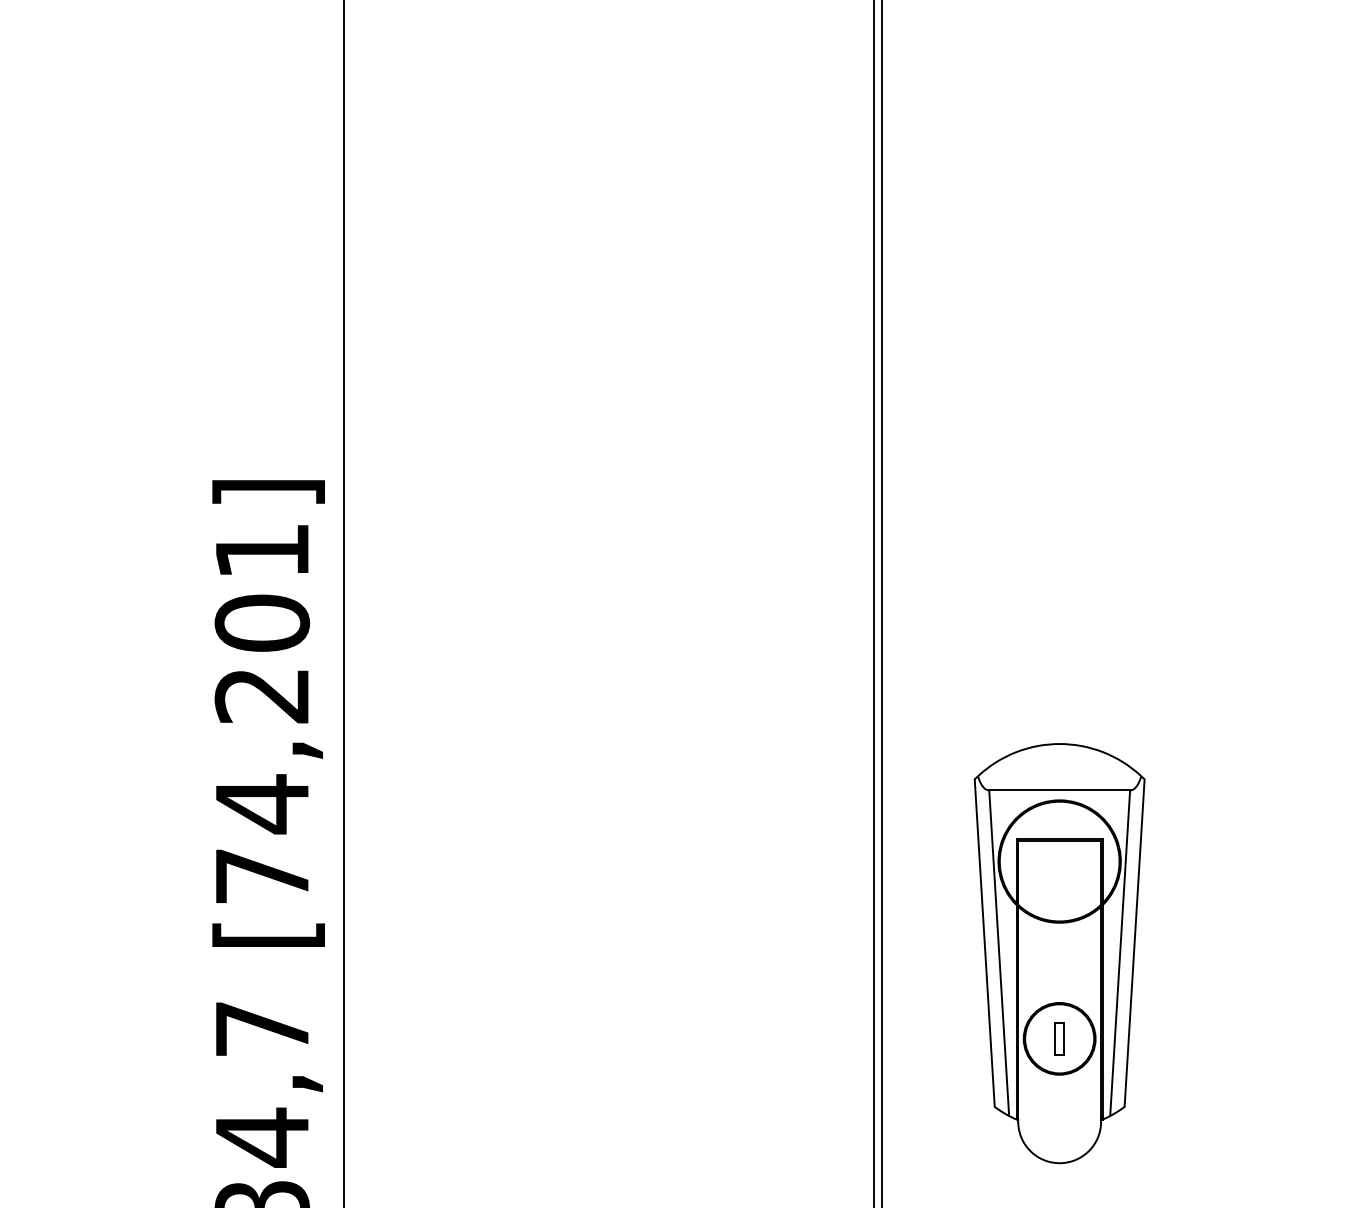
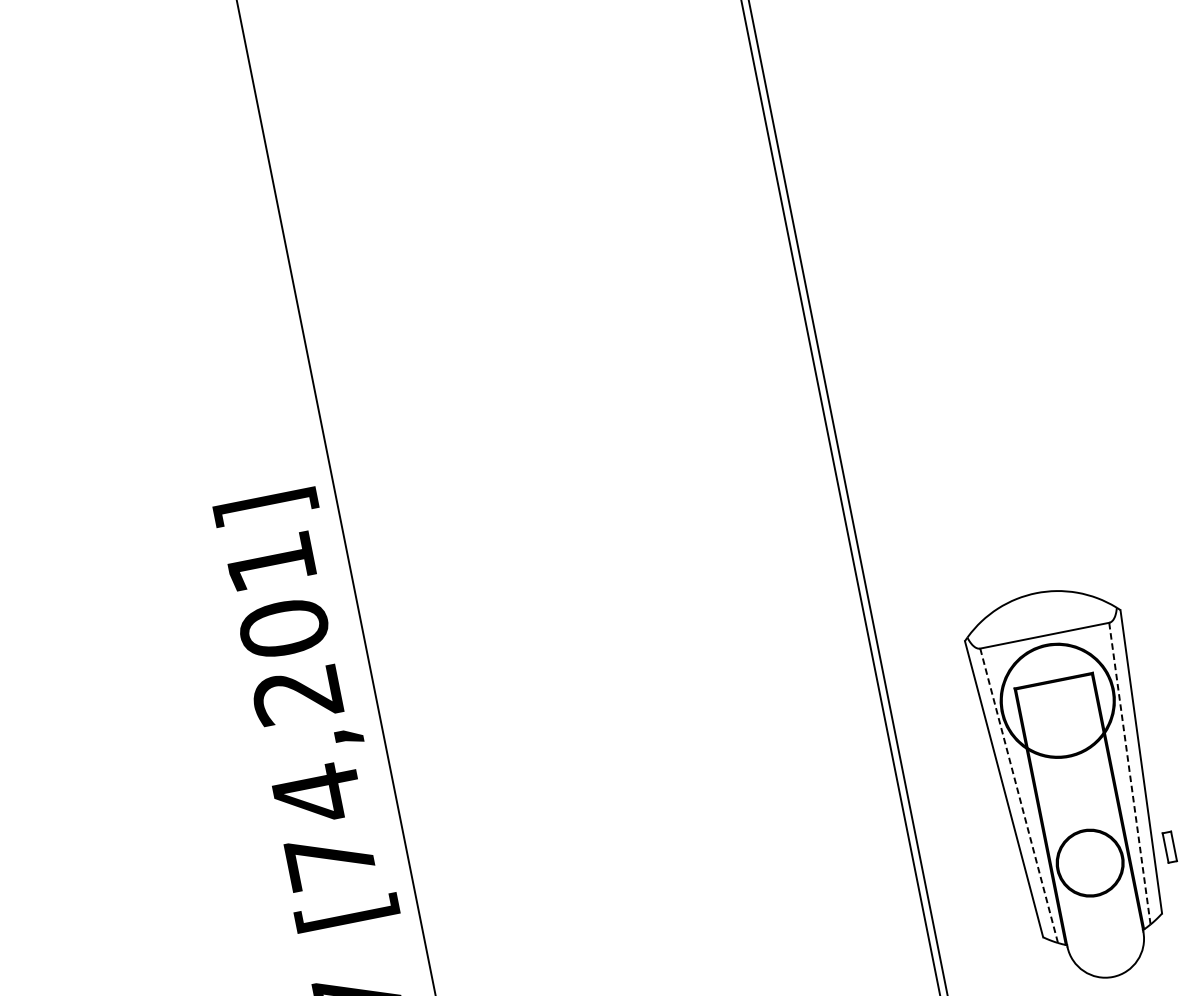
line: (1120, 952) -> (1130, 772), solid -> dashed
line: (999, 953) -> (1019, 796), solid -> dashed
part: (1059, 1038) -> (1169, 846), moved

